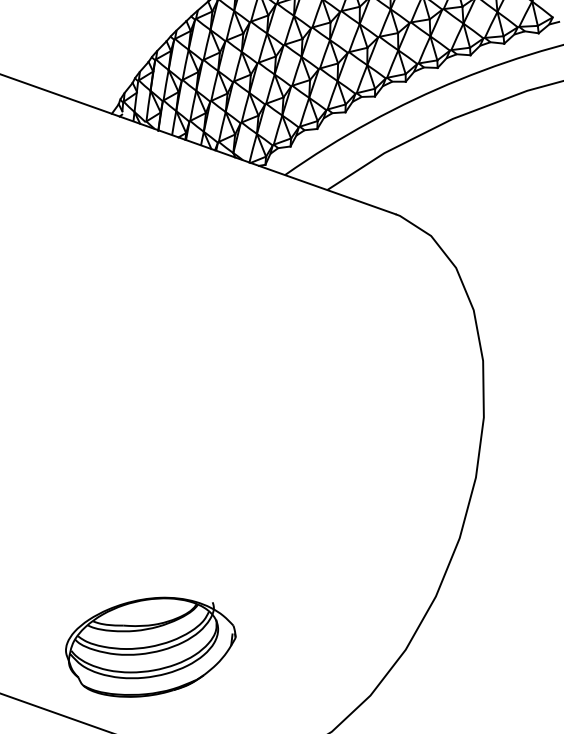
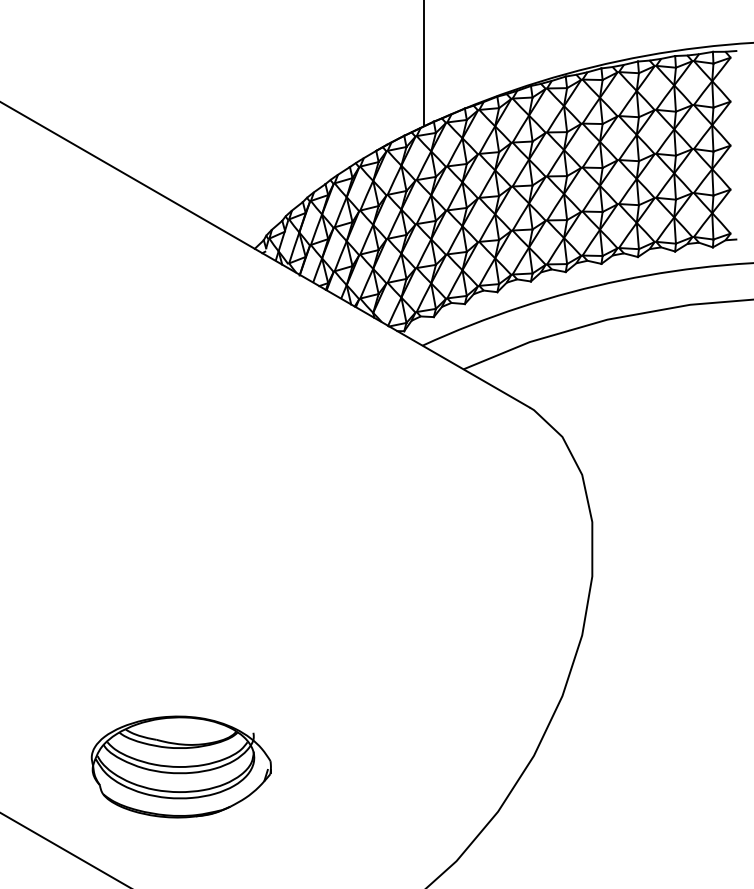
part: (150, 646) -> (180, 766), moved

